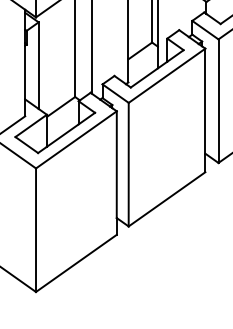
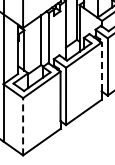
line: (205, 100) -> (101, 66), solid -> dashed
line: (36, 229) -> (23, 126), solid -> dashed

